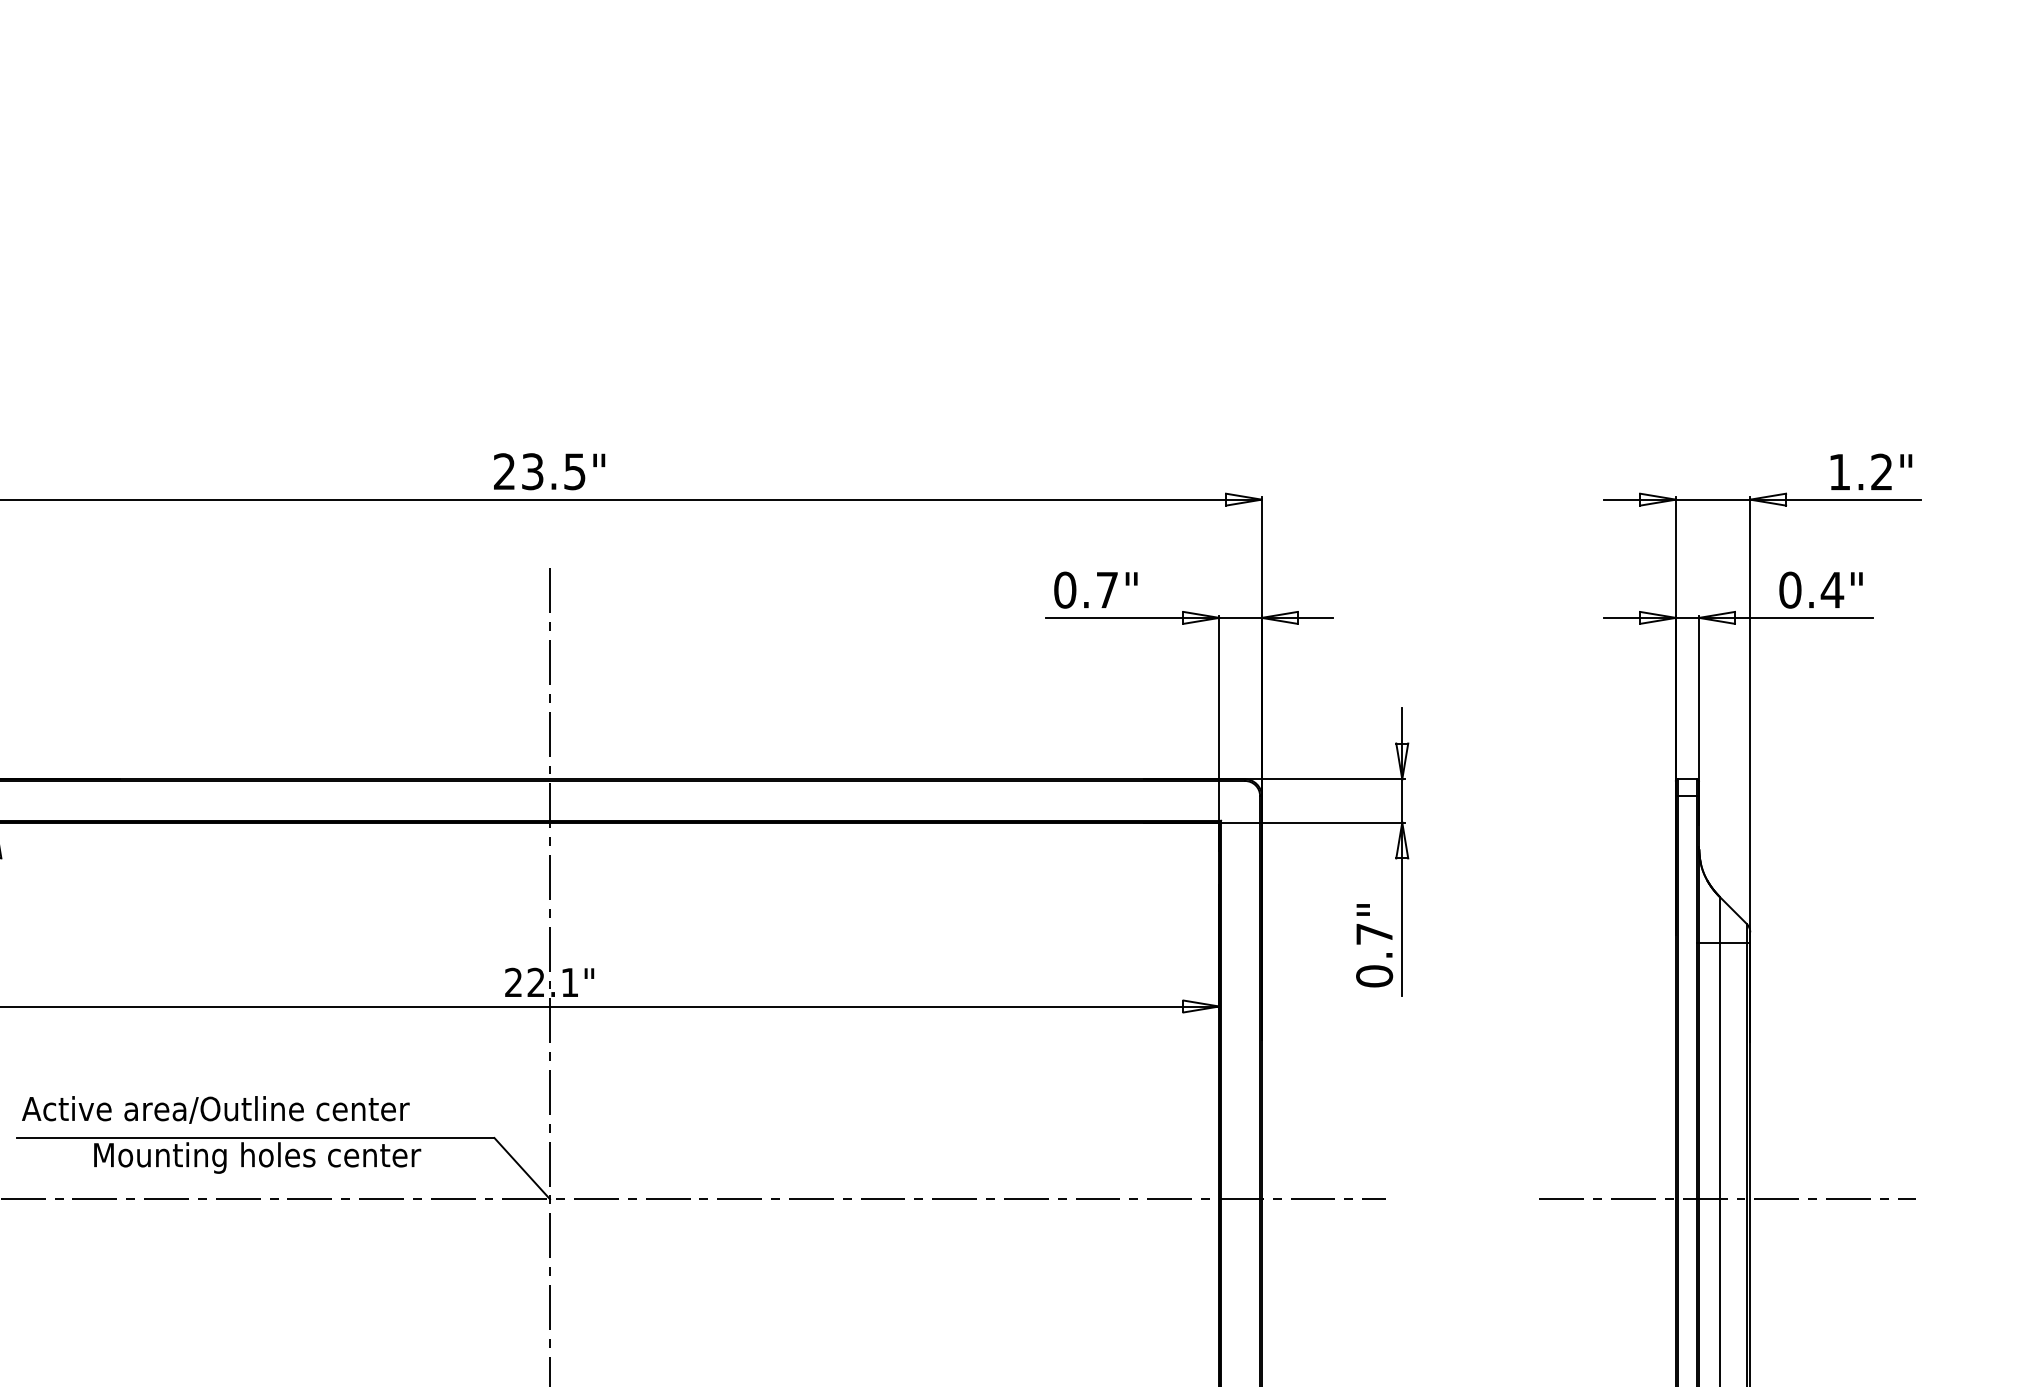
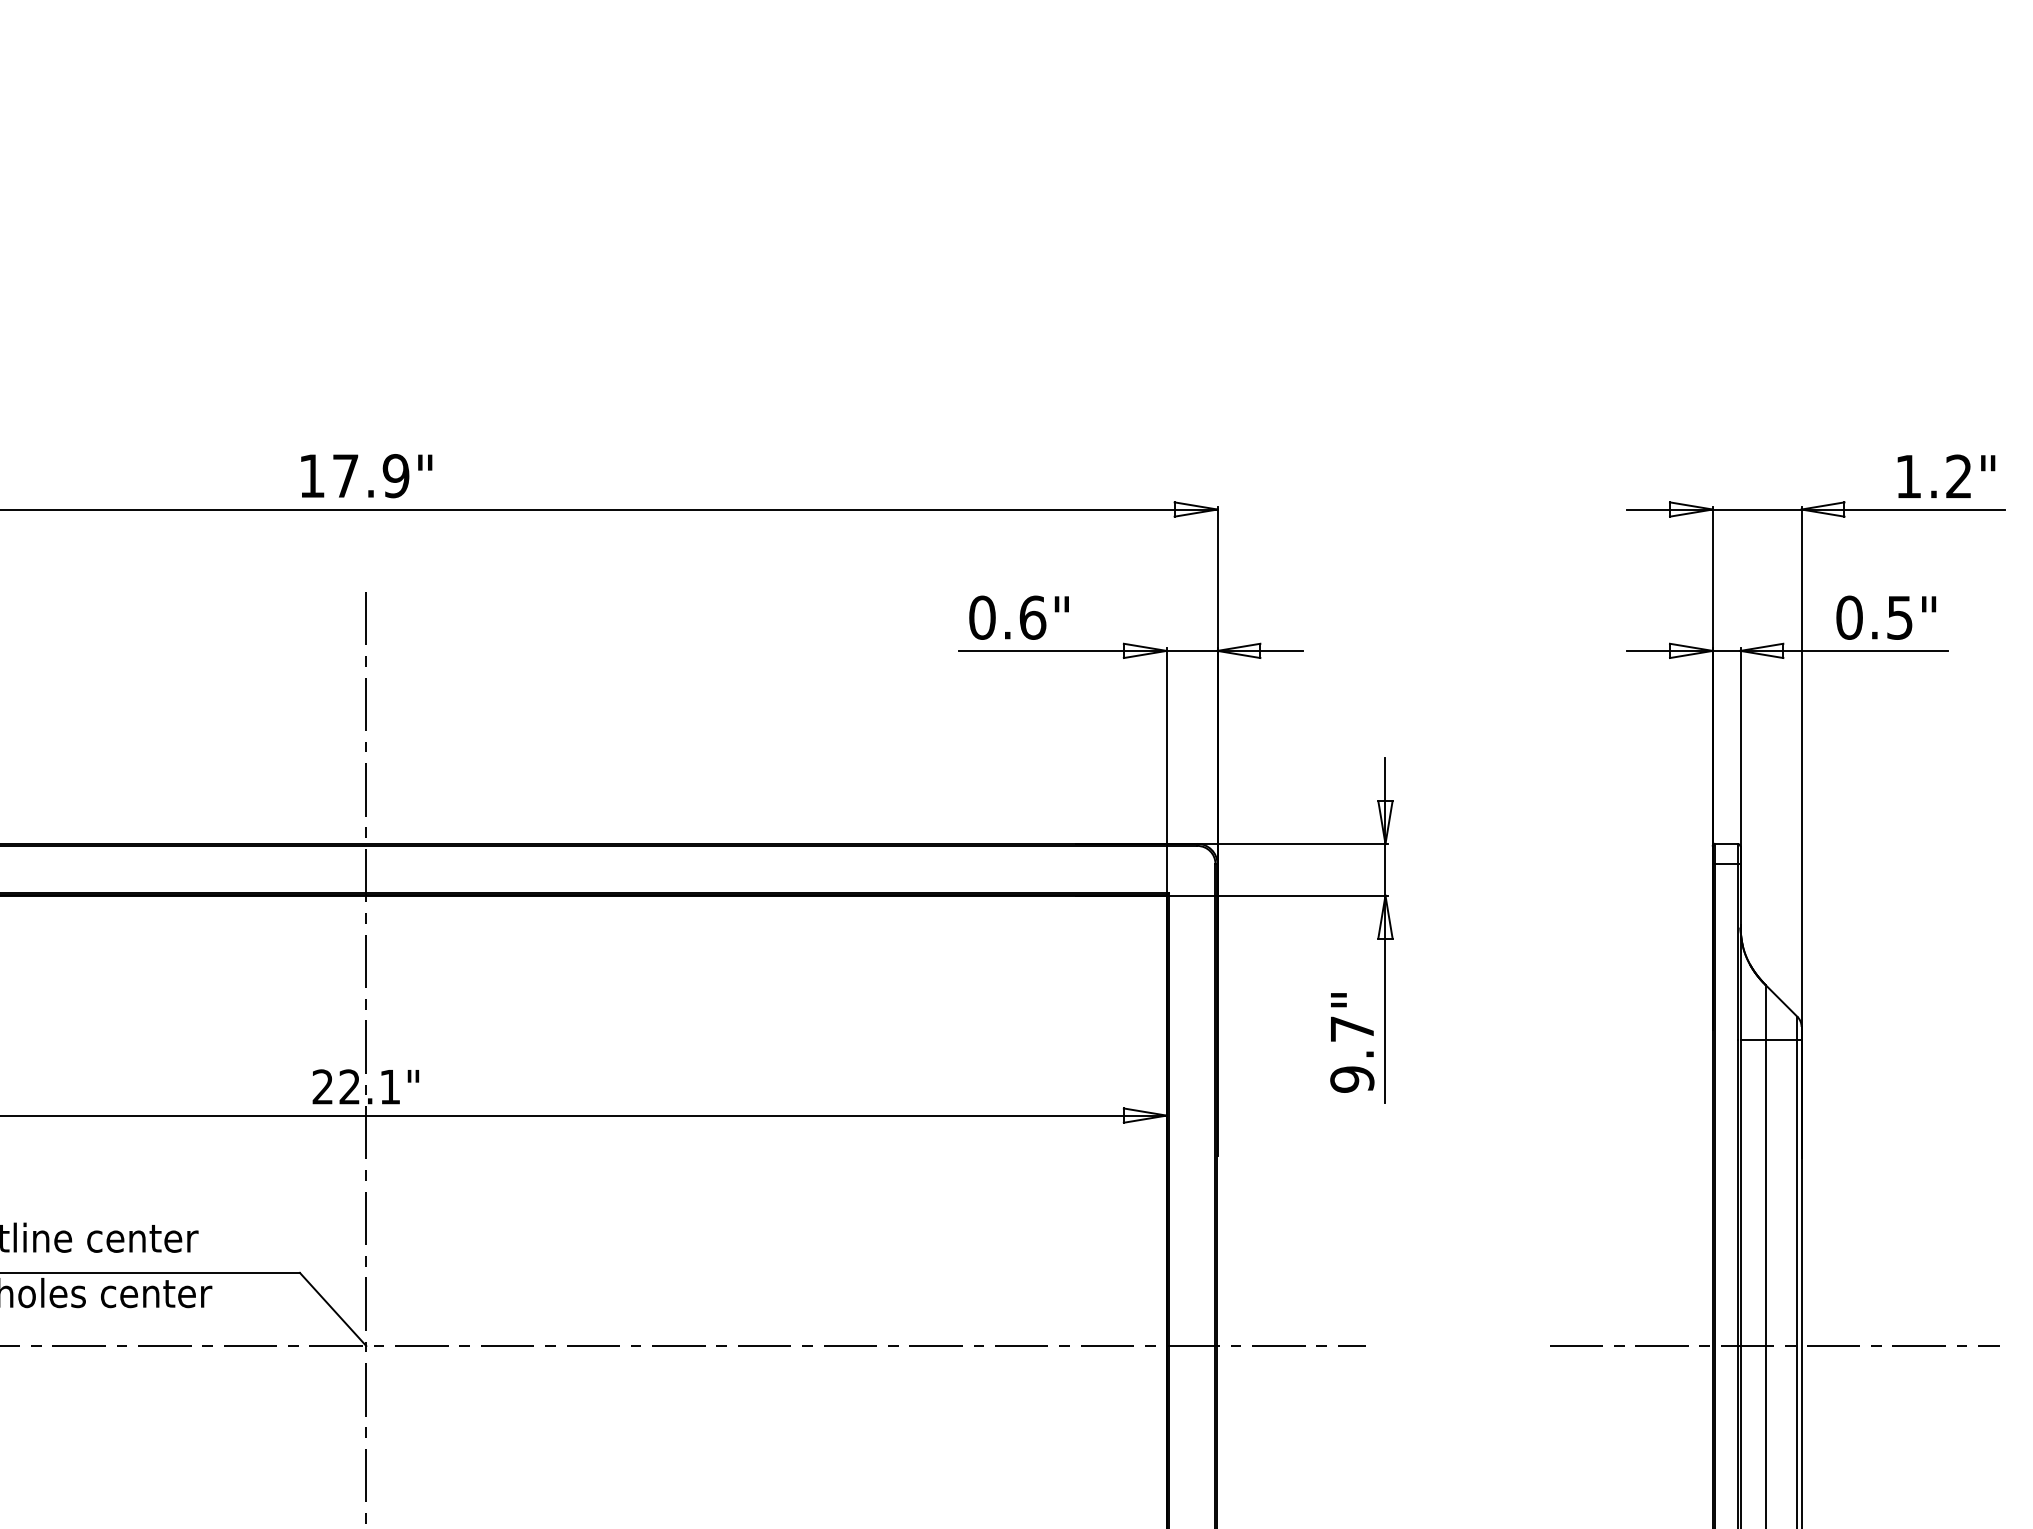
text: (539, 471) -> (353, 475), 23.5" -> 17.9"
text: (1107, 589) -> (1032, 616), 0.7" -> 0.6"
text: (1832, 590) -> (1899, 618), 0.4" -> 0.5"
text: (1374, 976) -> (1352, 1079), 0.7" -> 9.7"

